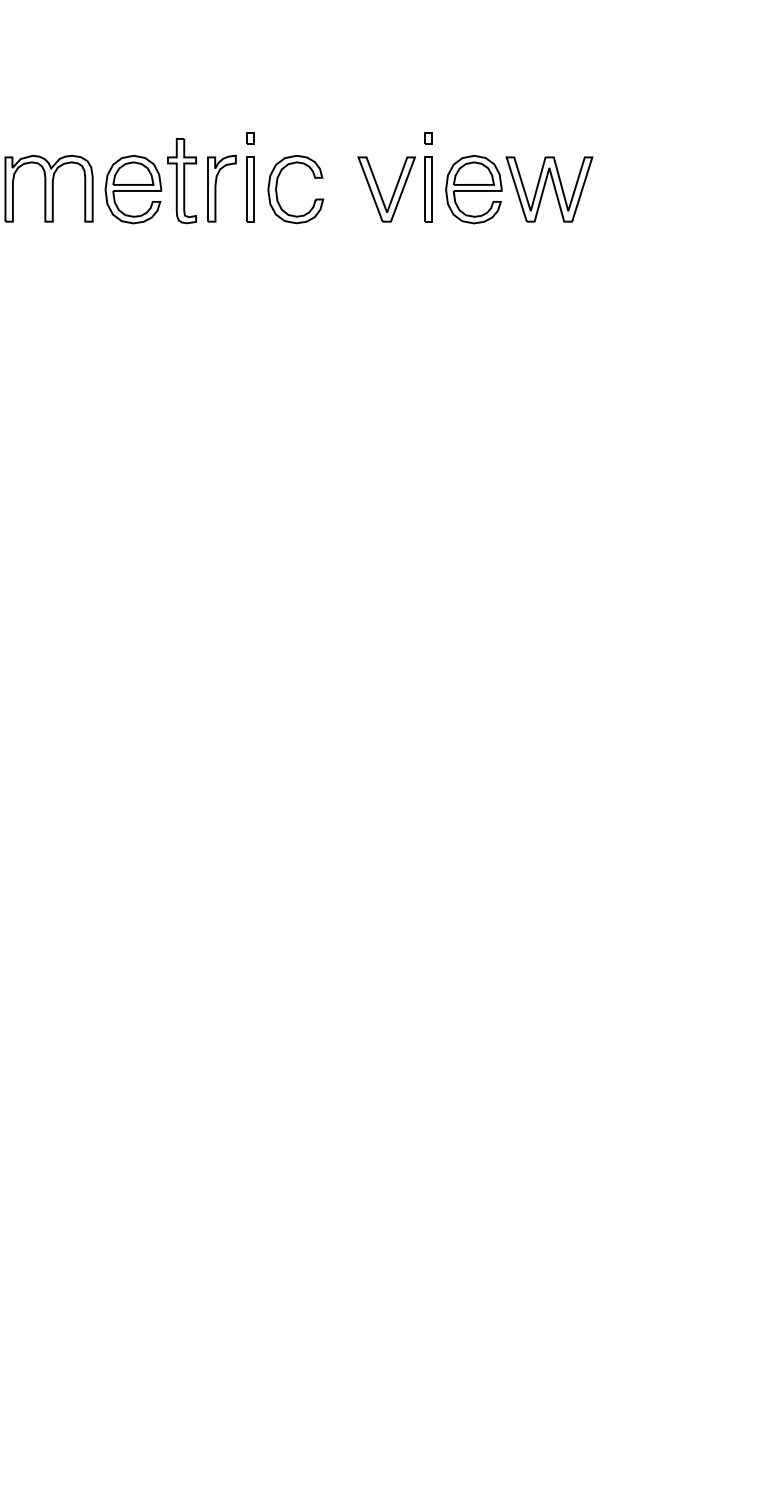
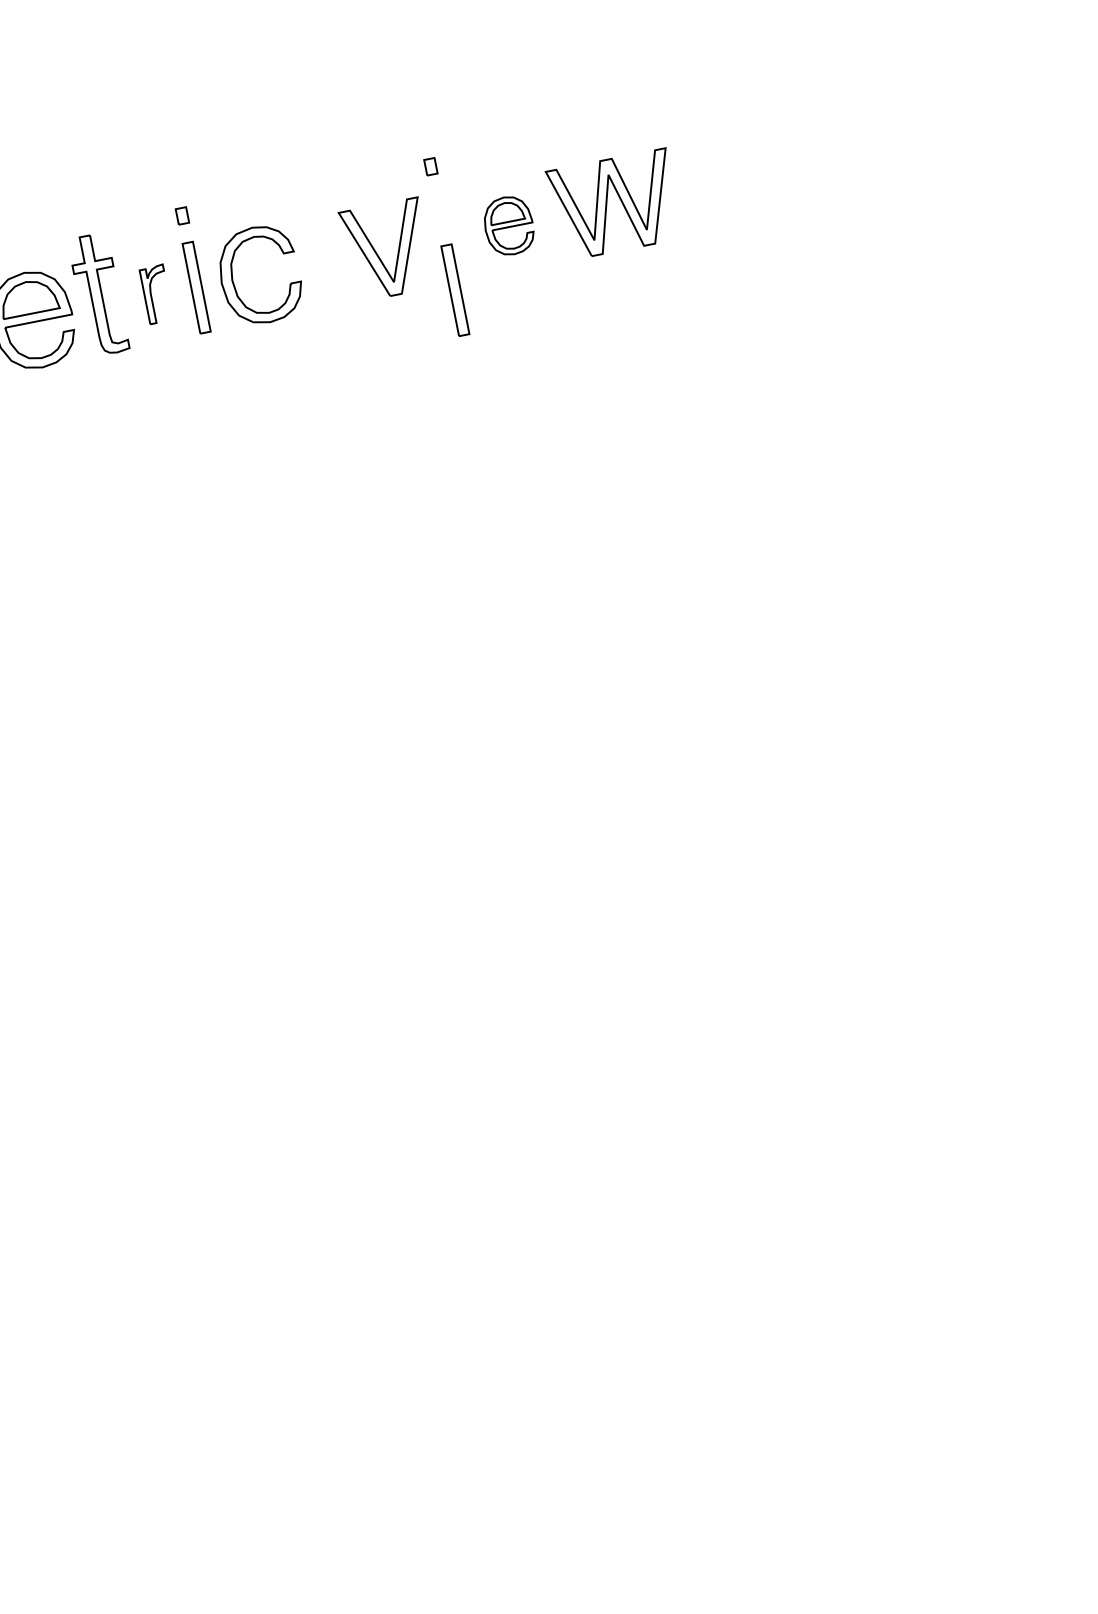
part: (221, 188) -> (155, 294), size x0.6
part: (428, 189) -> (455, 290), moved
part: (473, 189) -> (508, 225), size x0.6

